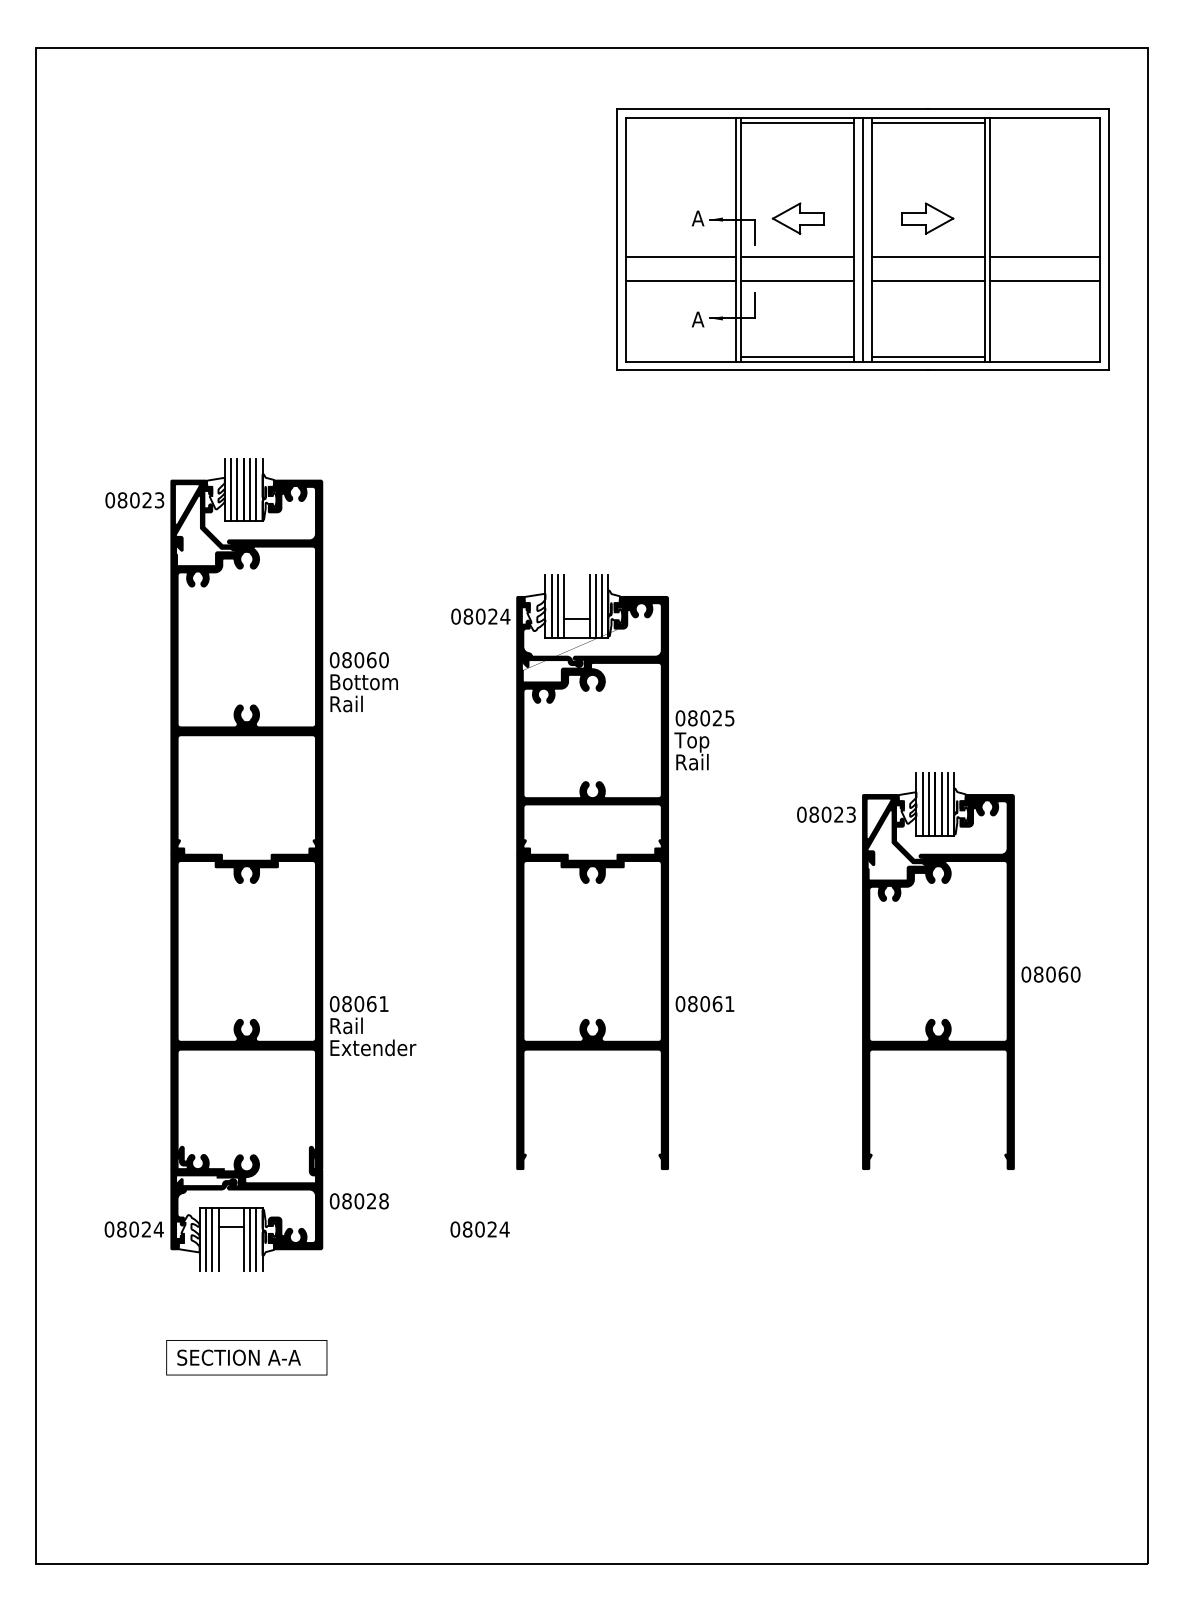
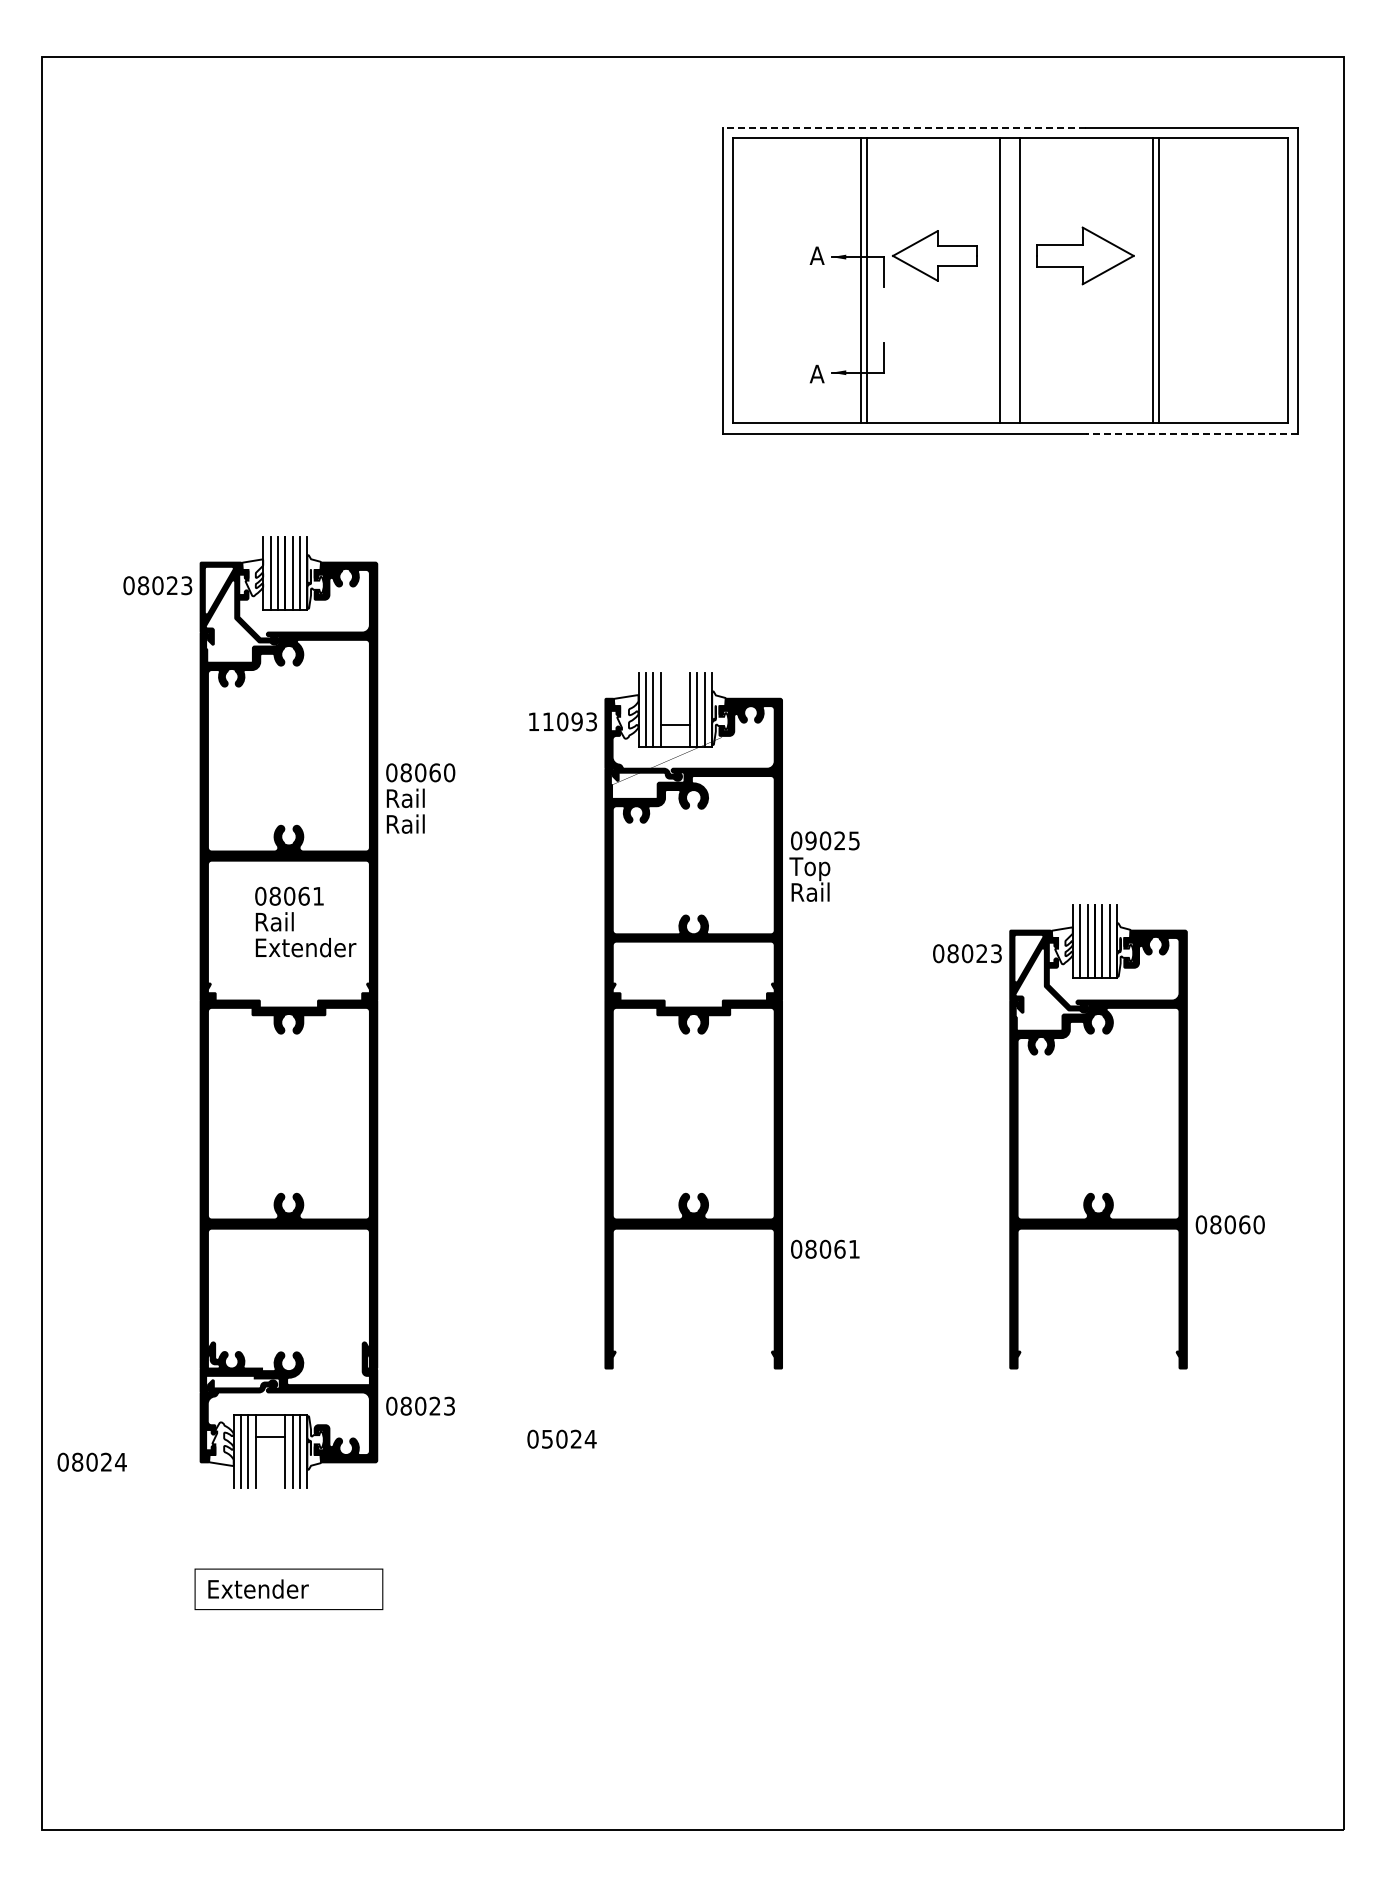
line: (772, 109) -> (904, 128), solid -> dashed
line: (797, 123) -> (933, 144), removed
line: (928, 123) -> (1086, 144), removed
part: (798, 218) -> (934, 255), size x1.4
part: (927, 218) -> (1085, 255), size x1.6
line: (863, 239) -> (1010, 280), removed
line: (680, 256) -> (796, 300), removed
line: (797, 256) -> (933, 300), removed
line: (928, 256) -> (1086, 300), removed
line: (1045, 256) -> (1223, 300), removed
line: (680, 281) -> (796, 329), removed
line: (797, 281) -> (933, 329), removed
line: (928, 281) -> (1086, 329), removed
line: (1045, 281) -> (1223, 329), removed
line: (797, 356) -> (933, 417), removed
line: (928, 356) -> (1086, 417), removed
line: (1018, 370) -> (1192, 433), solid -> dashed
text: (480, 616) -> (562, 721), 08024 -> 11093
text: (365, 682) -> (427, 798), Bottom -> Rail
text: (692, 718) -> (810, 840), 08025 -> 09025
text: (1050, 974) -> (1229, 1224), moved
text: (705, 1003) -> (825, 1248), moved
text: (372, 1025) -> (305, 921), moved
text: (383, 1200) -> (449, 1405), 08028 -> 08023
text: (133, 1228) -> (91, 1461), moved
text: (467, 1228) -> (547, 1438), 08024 -> 05024
text: (238, 1357) -> (279, 1588), SECTION A-A -> Extender

